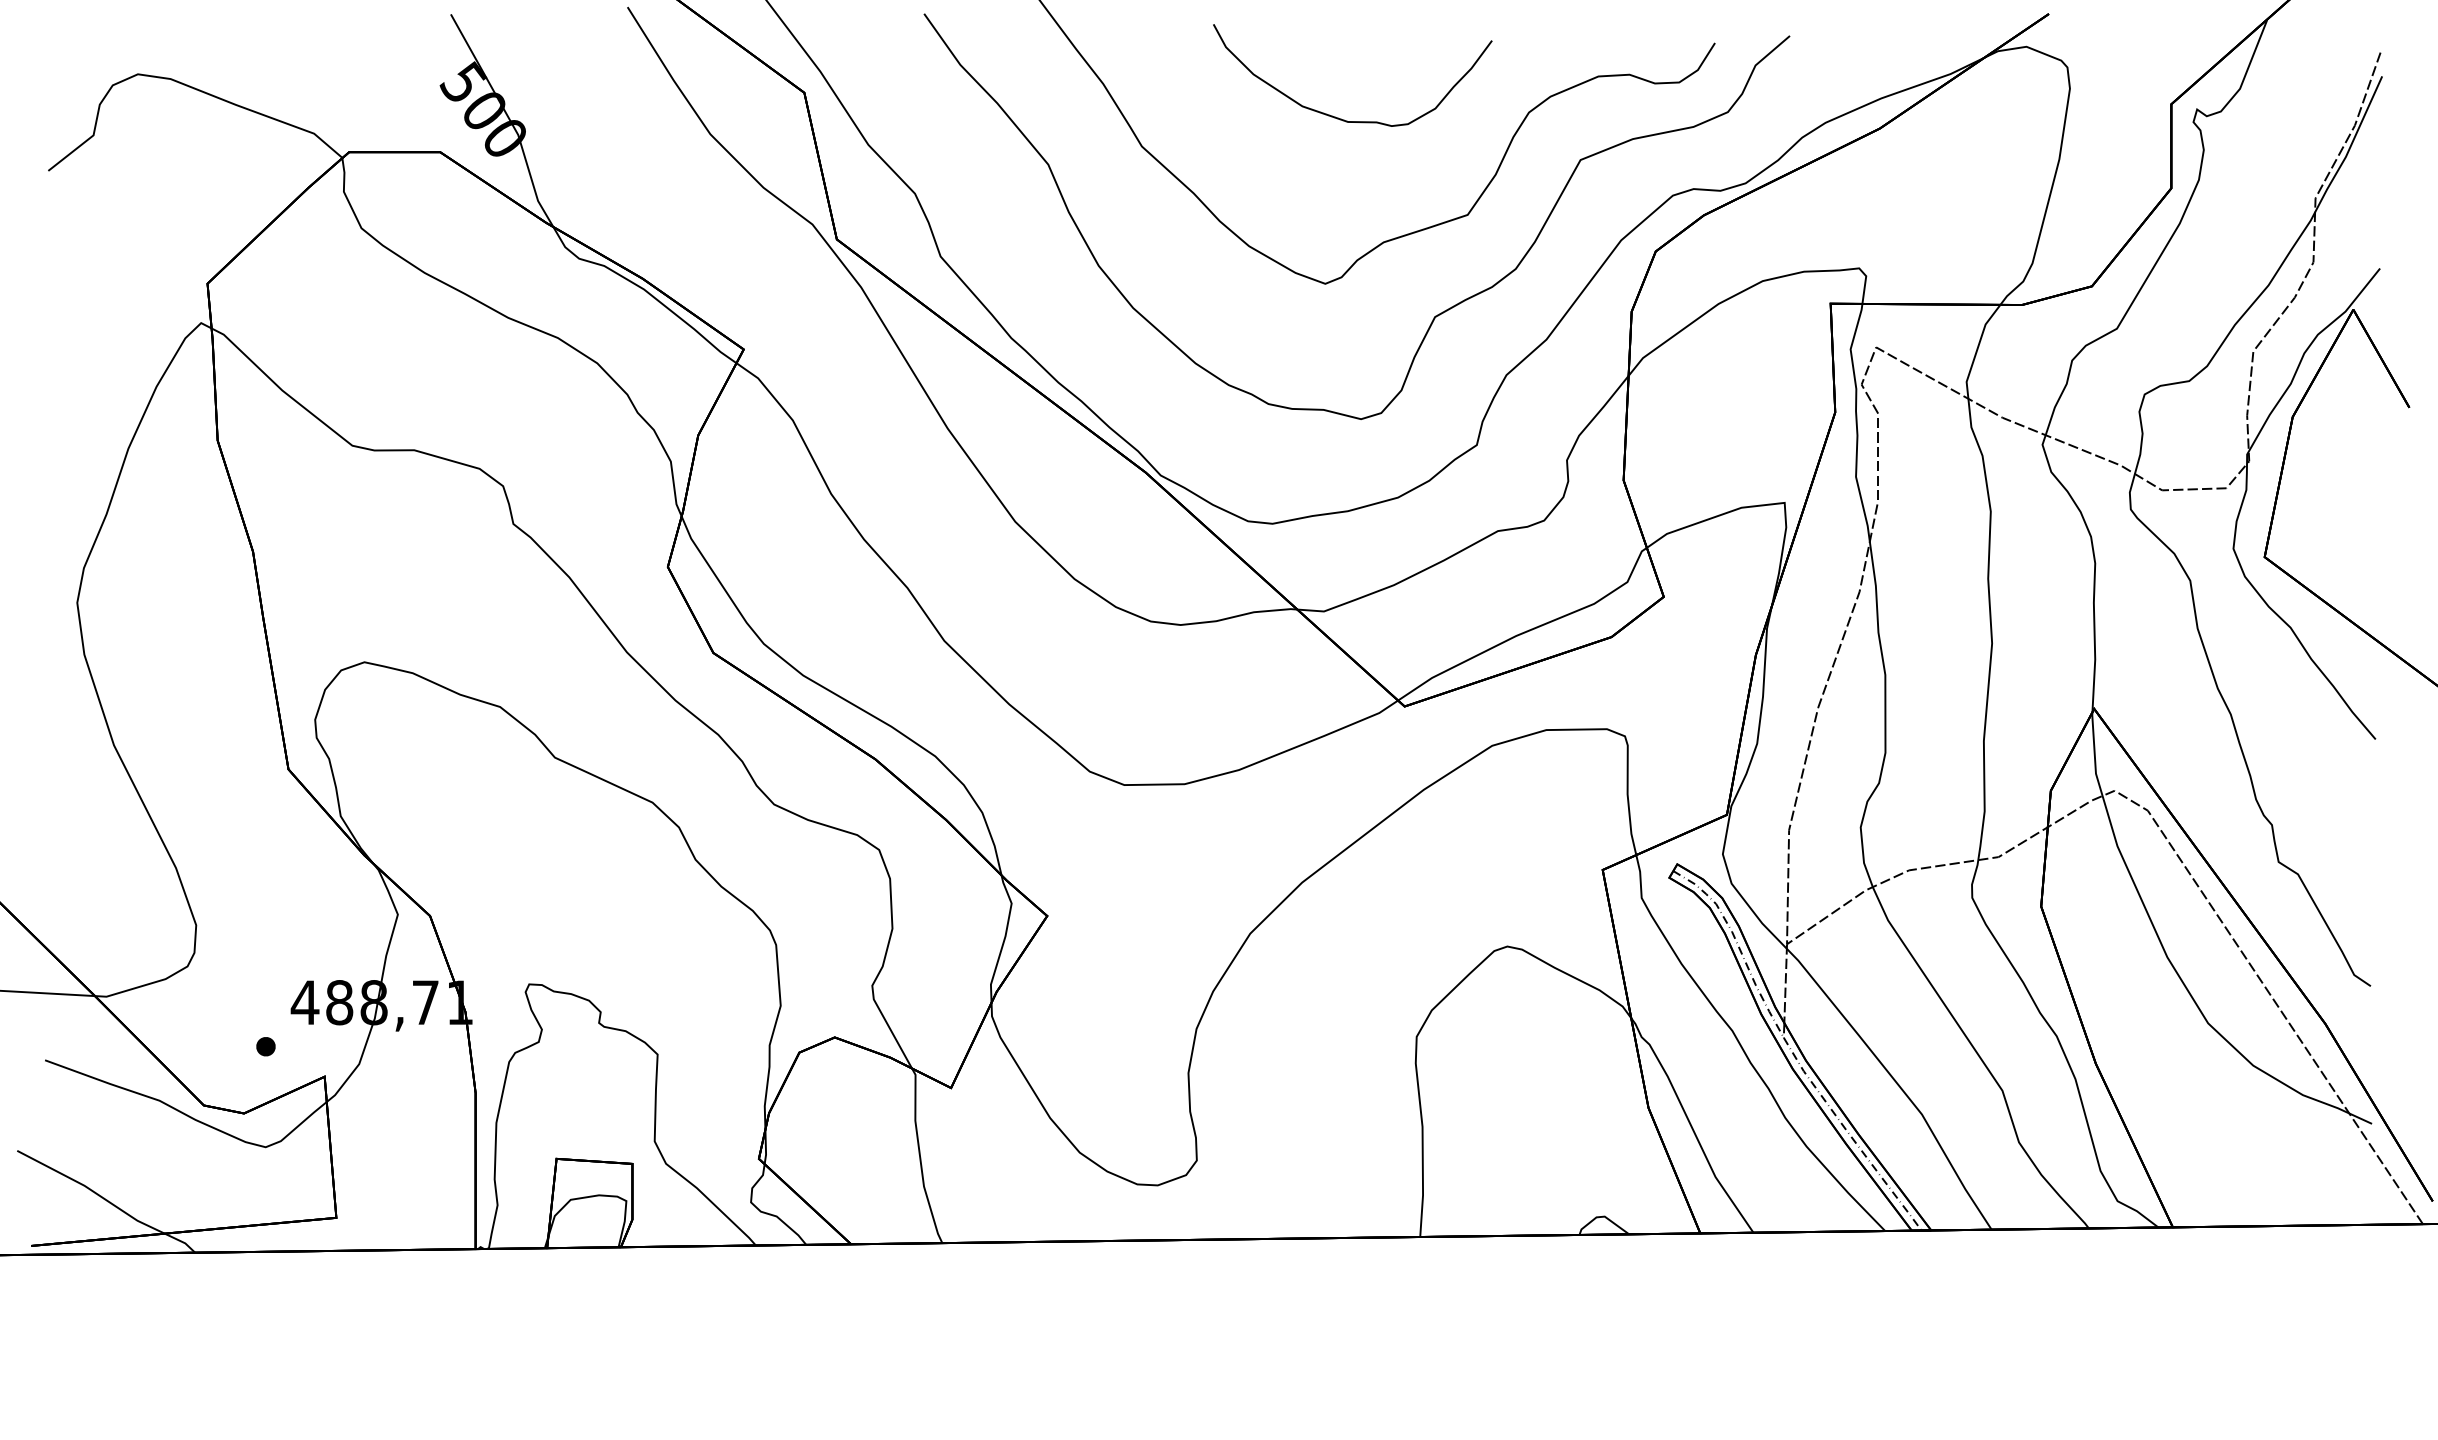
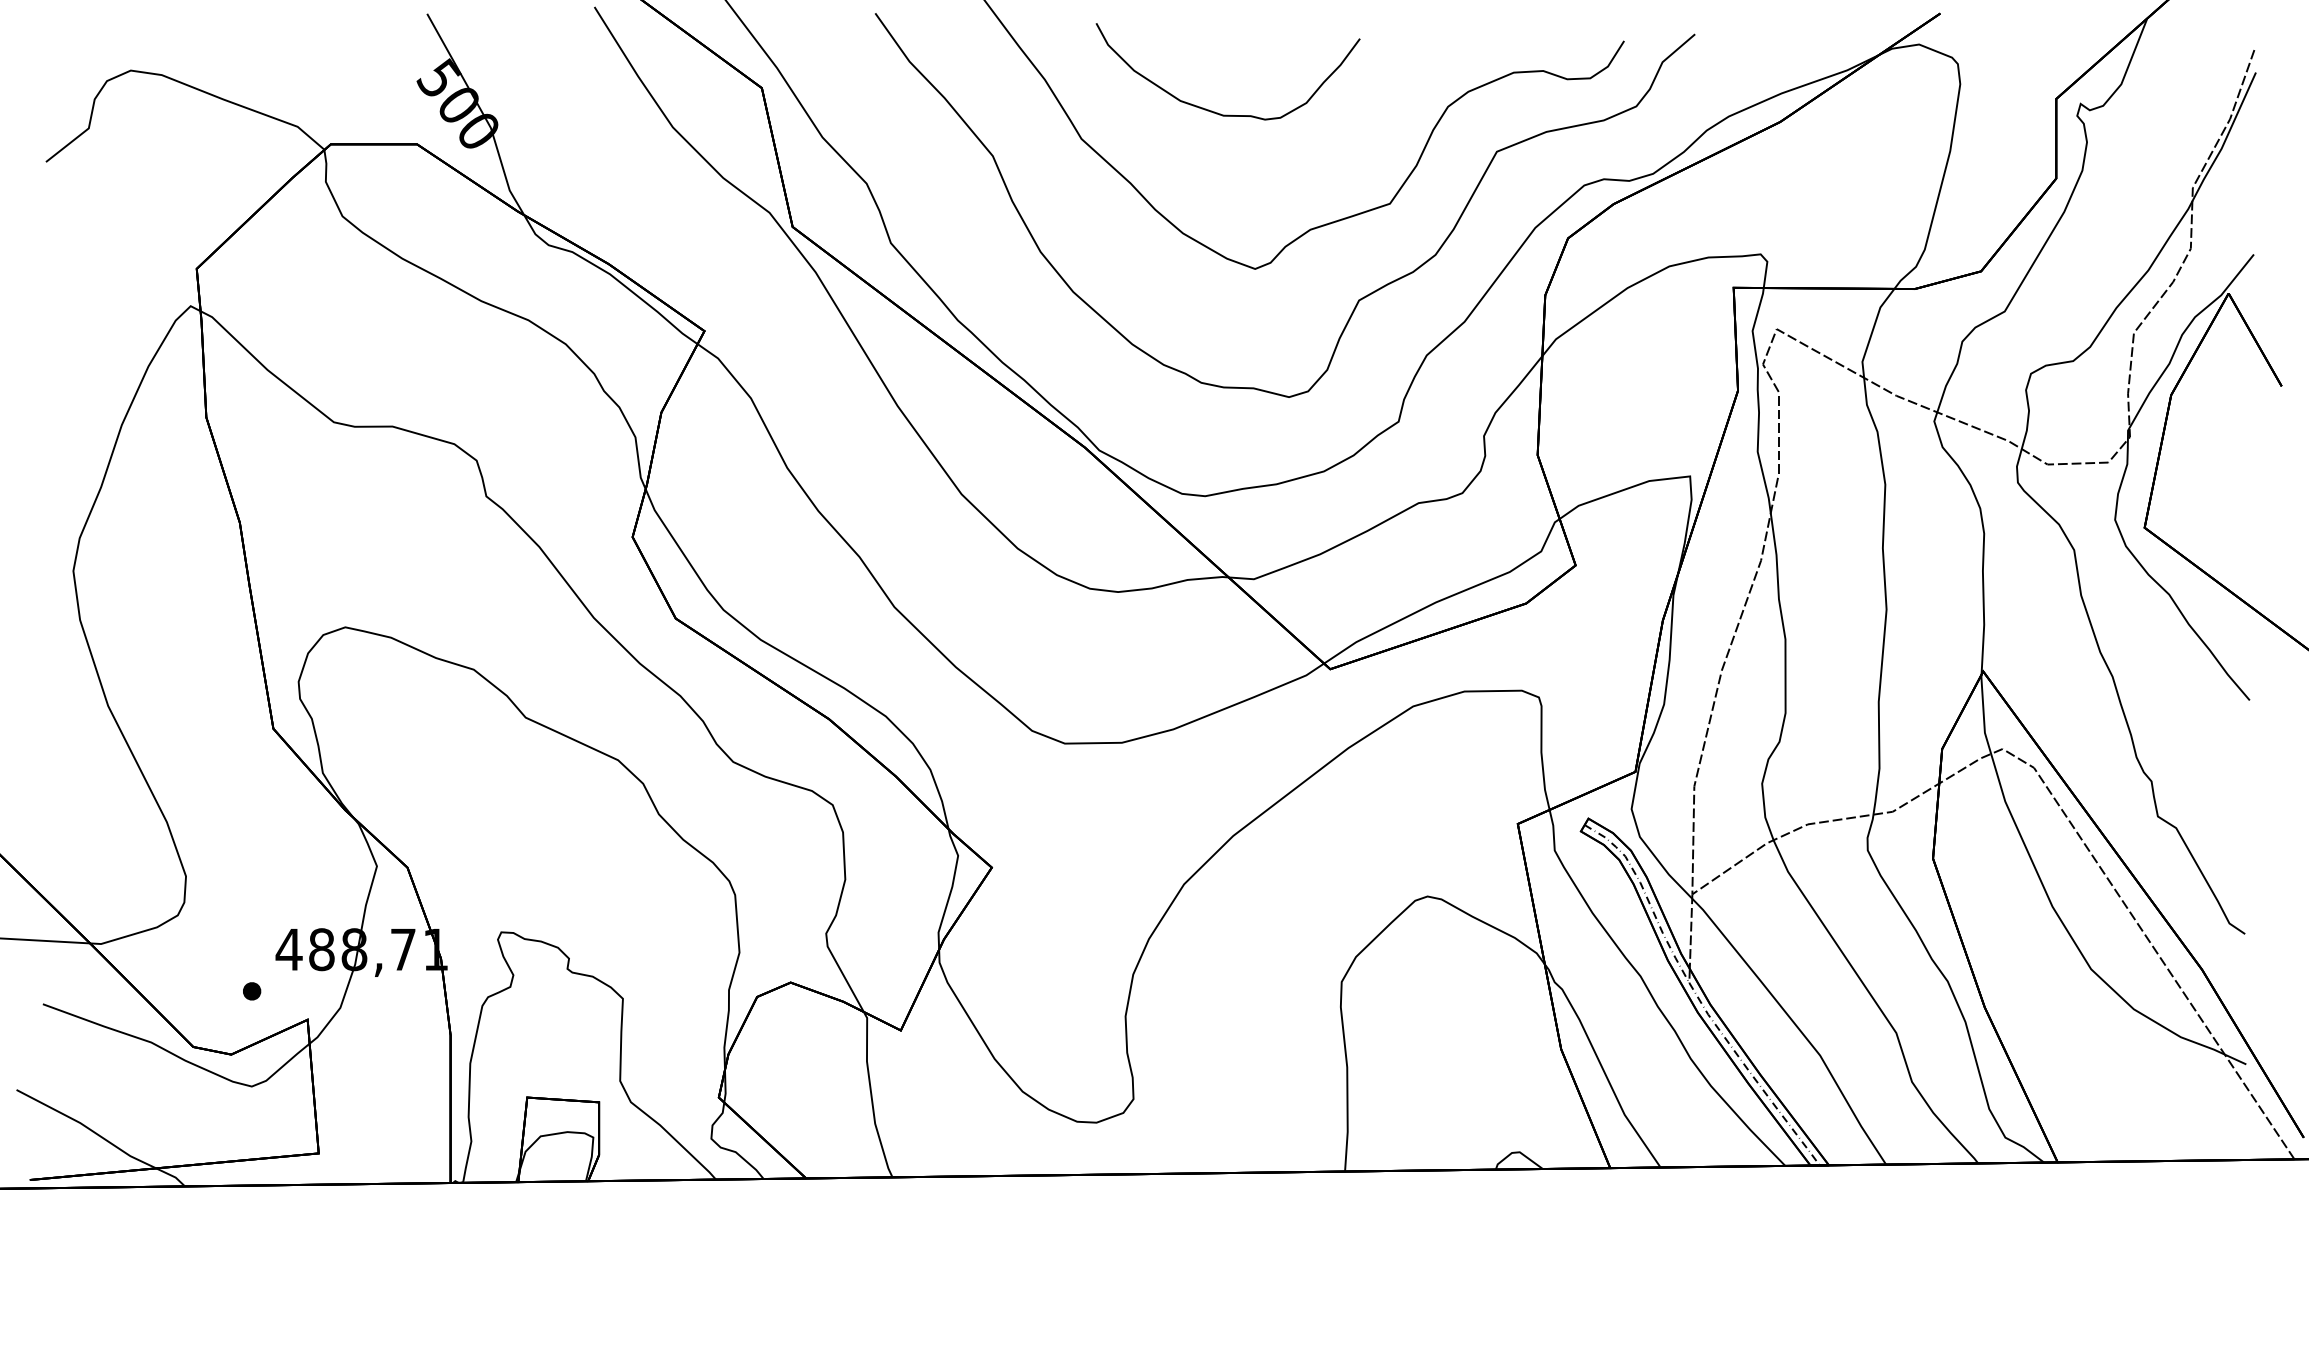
curve: (1338, 117) -> (1214, 111), moved

